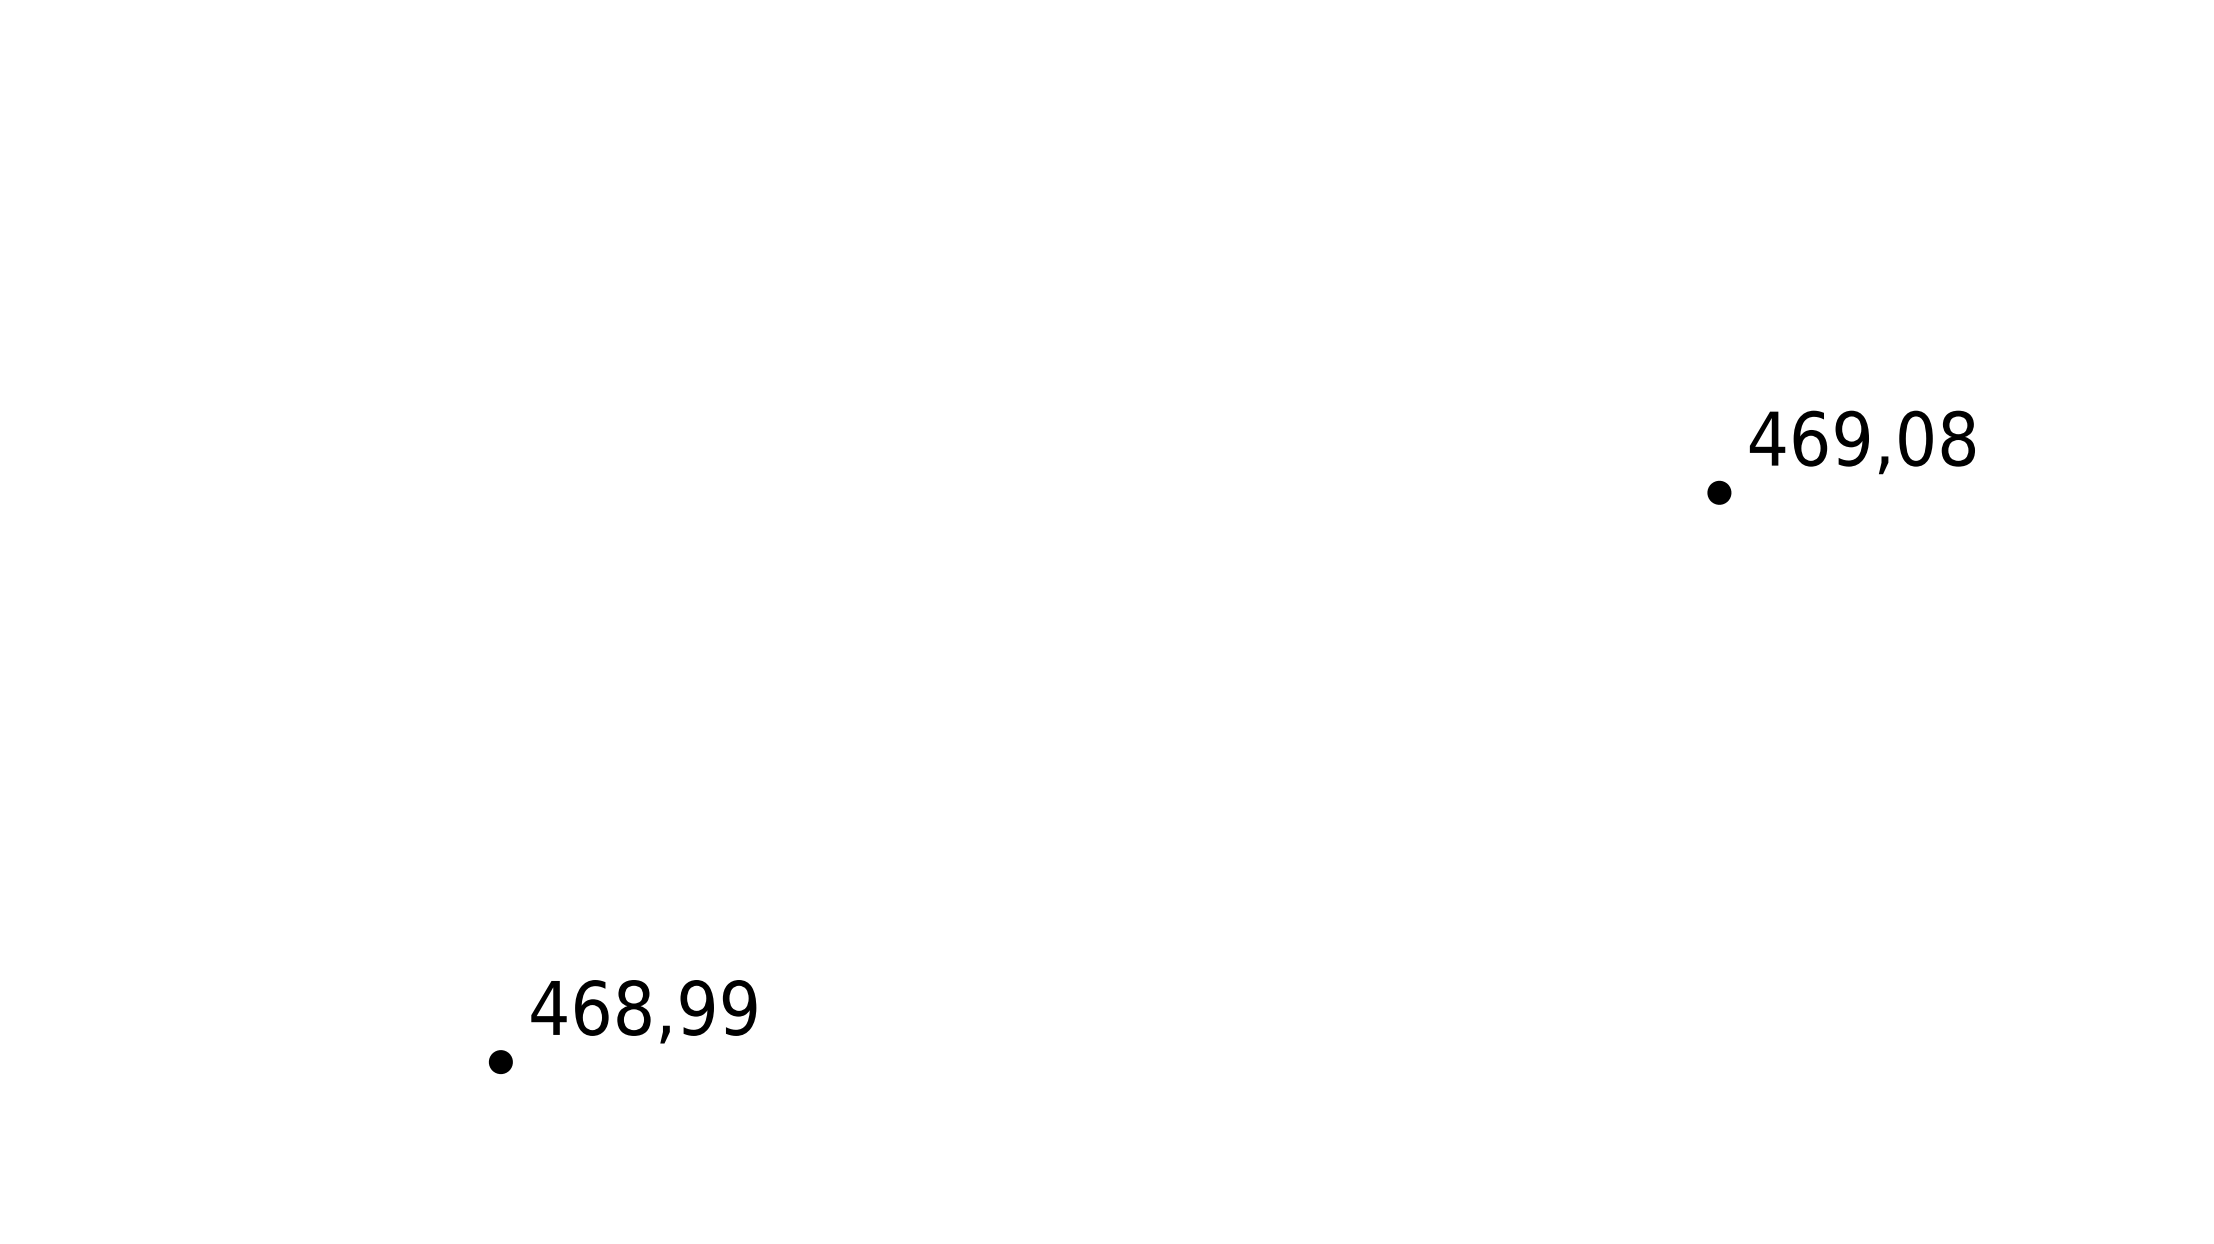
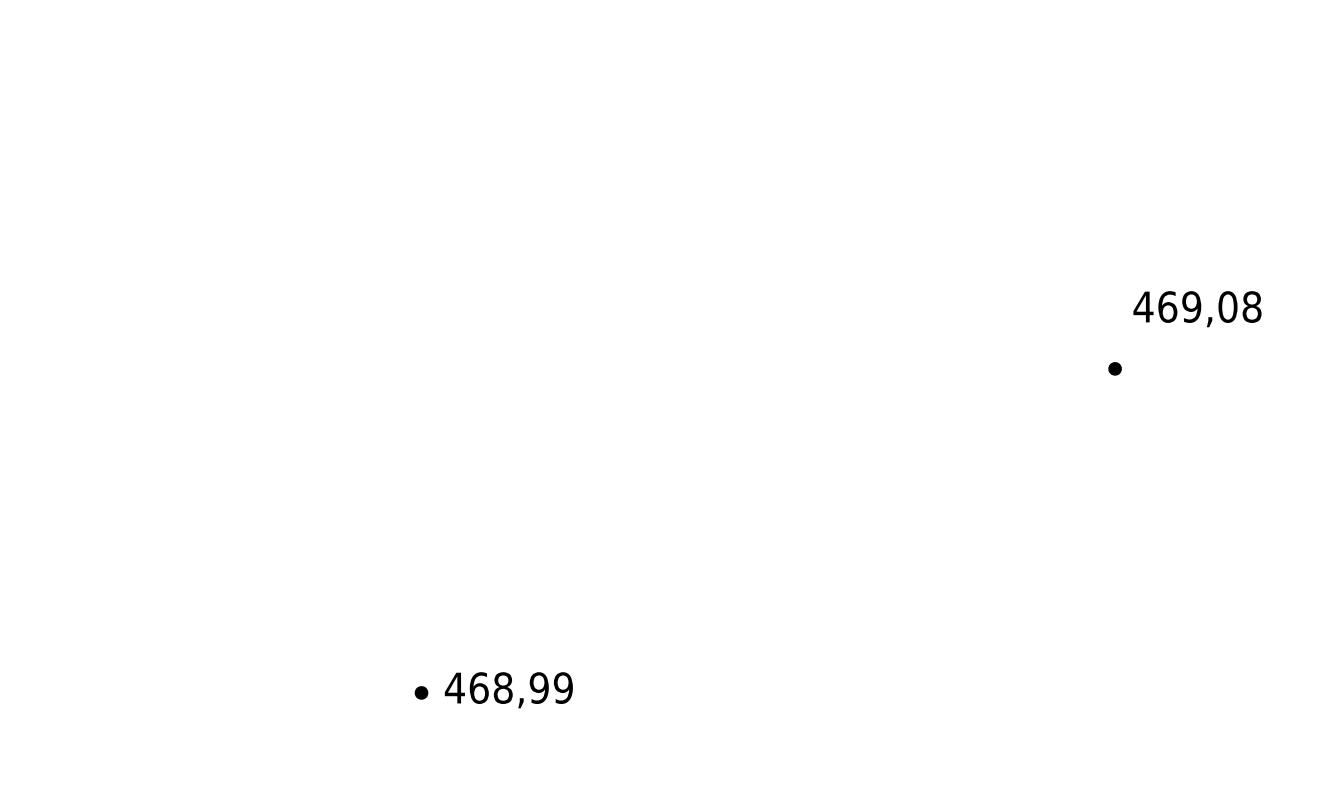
text: (1862, 442) -> (1197, 309), moved
text: (643, 1012) -> (508, 690), moved

